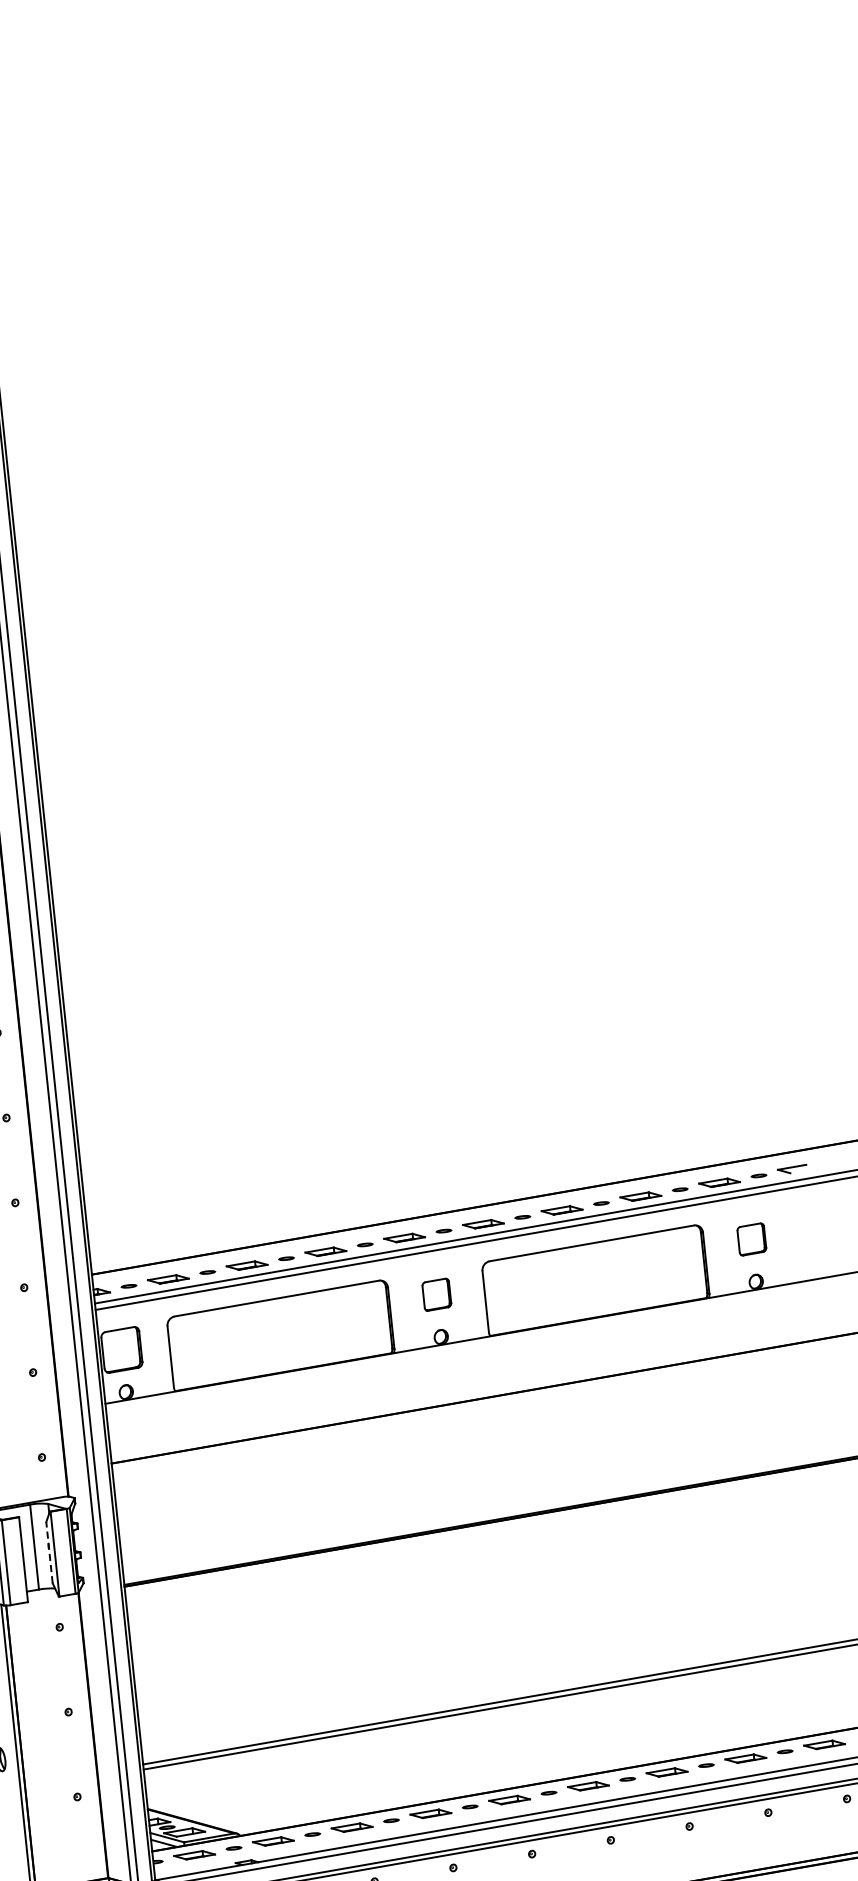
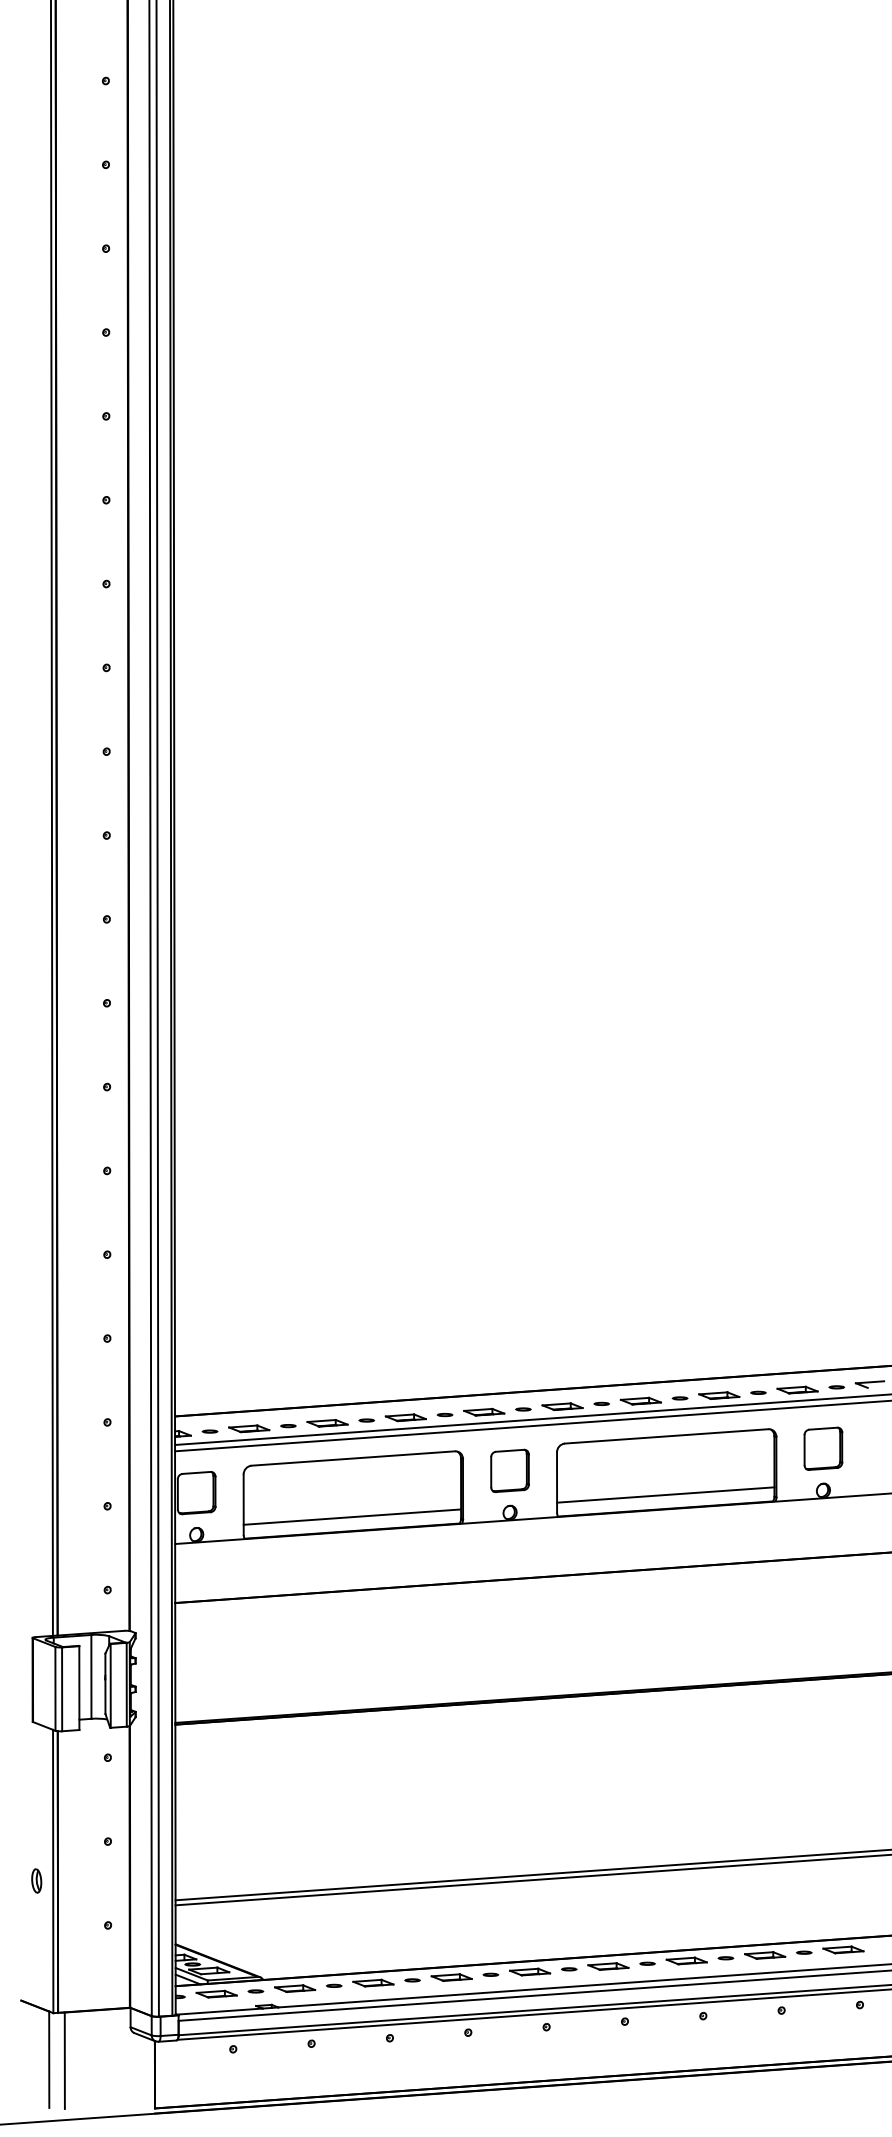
part: (751, 1239) -> (823, 1448), size x1.43
part: (436, 1294) -> (509, 1470), size x1.43
line: (596, 1302) -> (665, 1494), added
line: (282, 1357) -> (352, 1516), added
line: (49, 1552) -> (105, 1683), dashed -> solid

